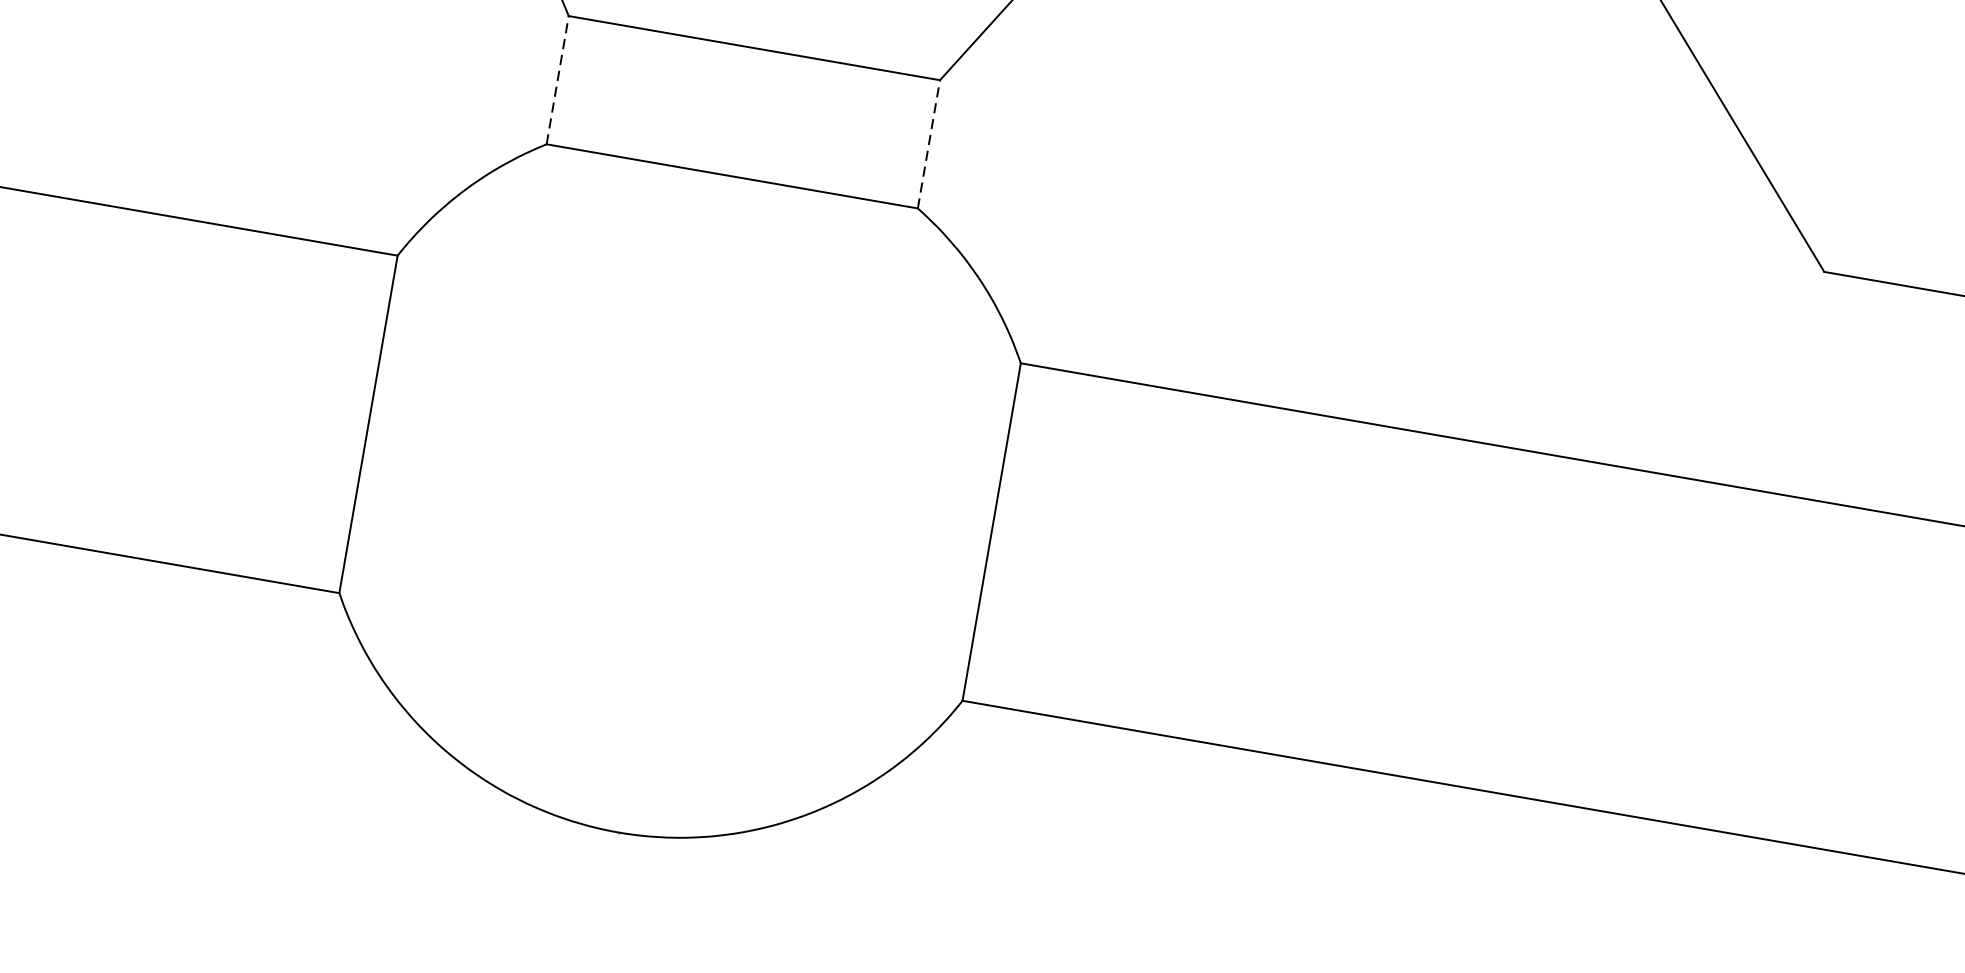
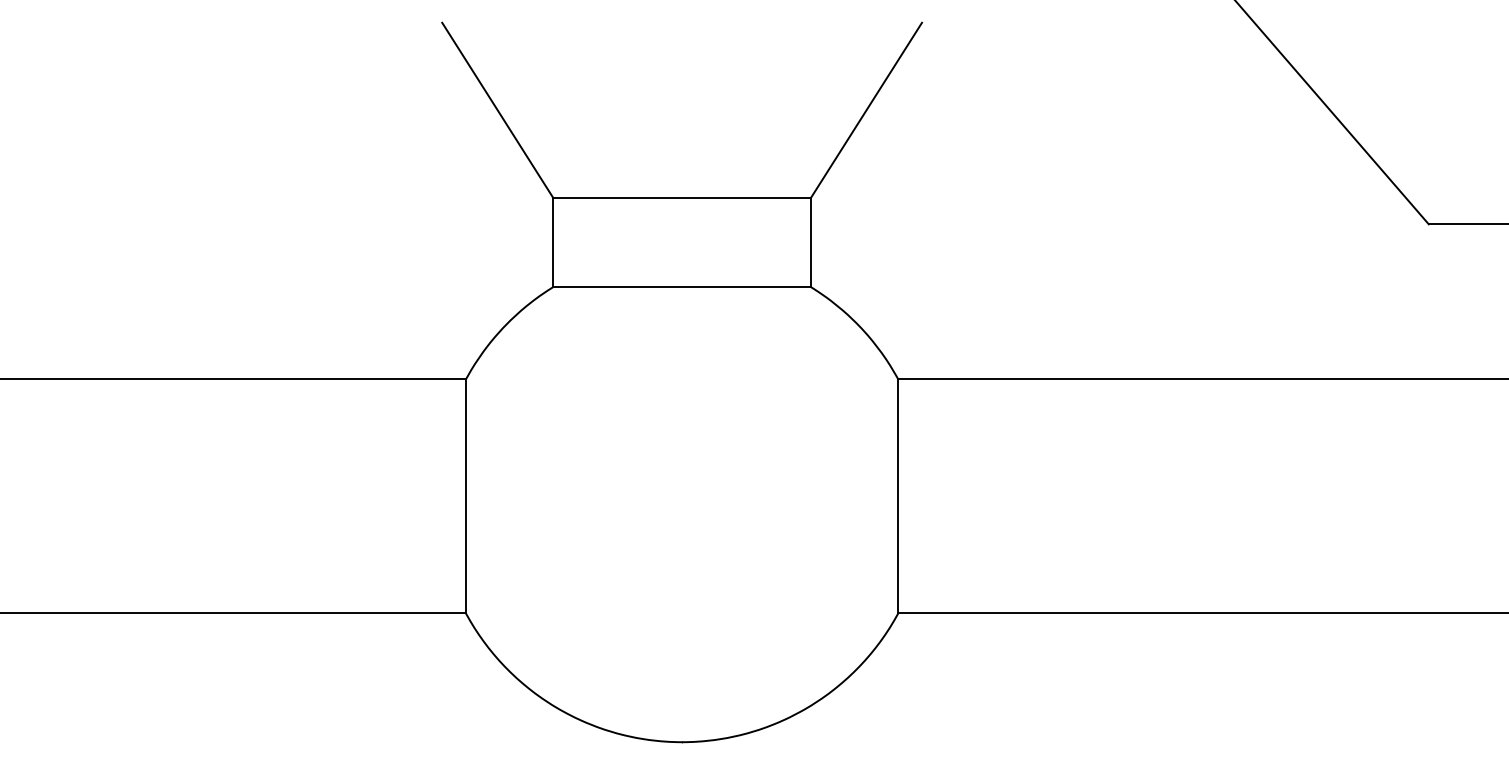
line: (557, 80) -> (553, 242), dashed -> solid
line: (928, 144) -> (810, 242), dashed -> solid

